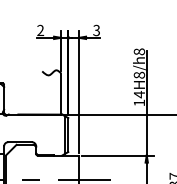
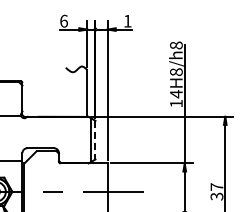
text: (41, 29) -> (64, 20), 2 -> 6
text: (96, 29) -> (127, 20), 3 -> 1
line: (68, 135) -> (95, 140), solid -> dashed

